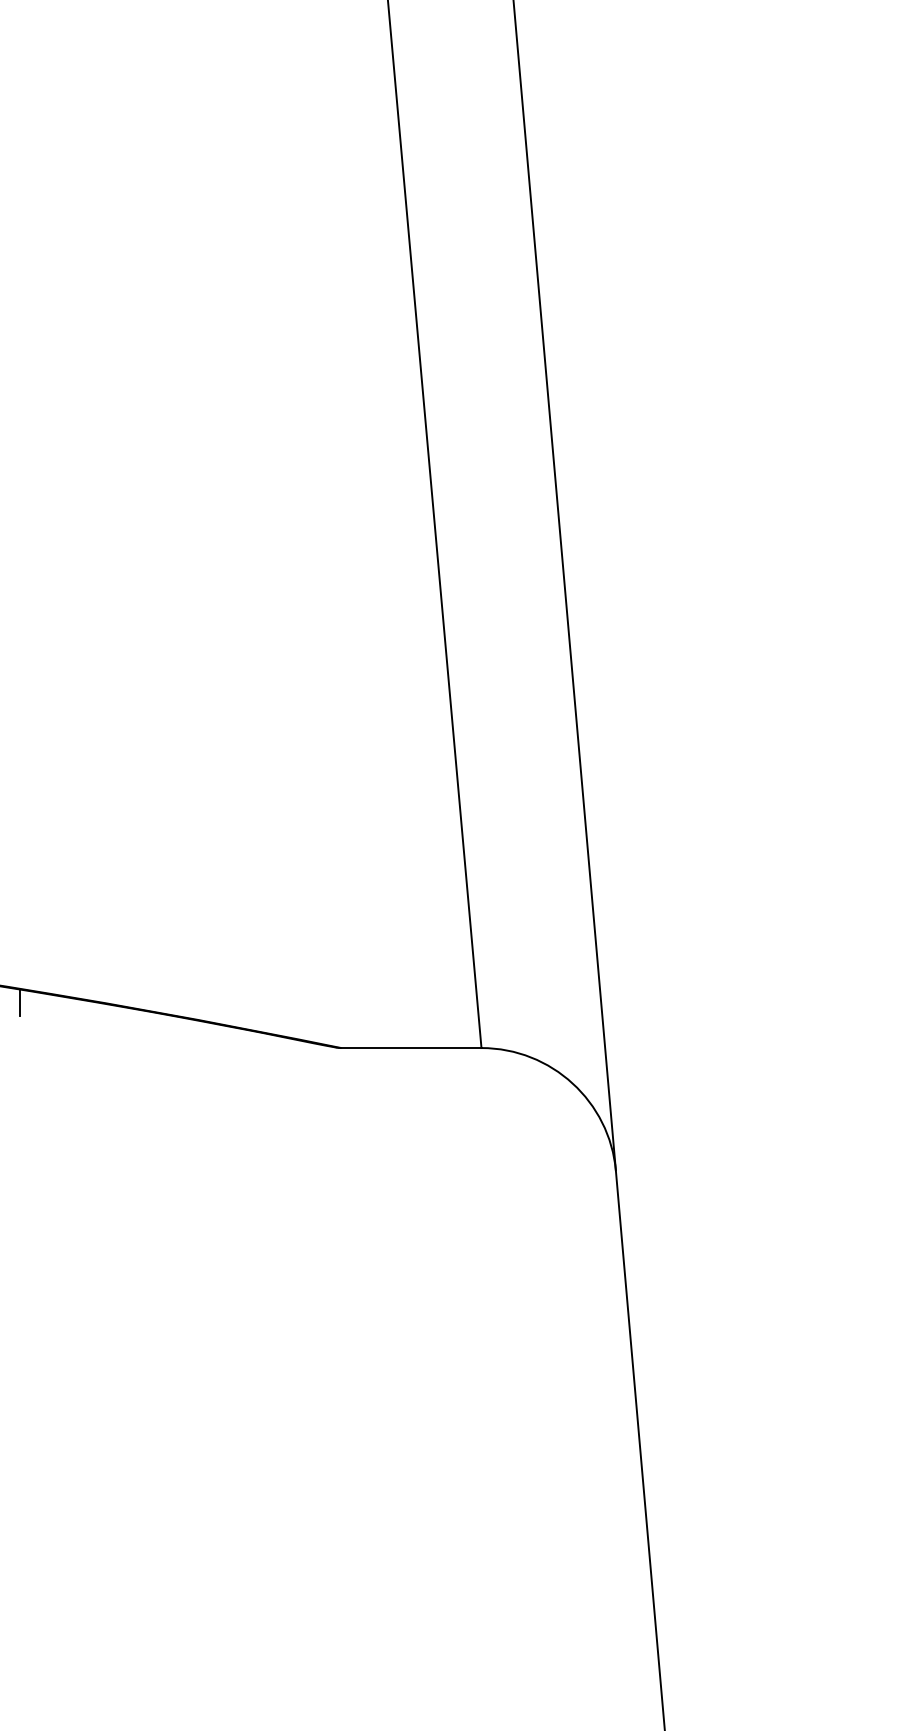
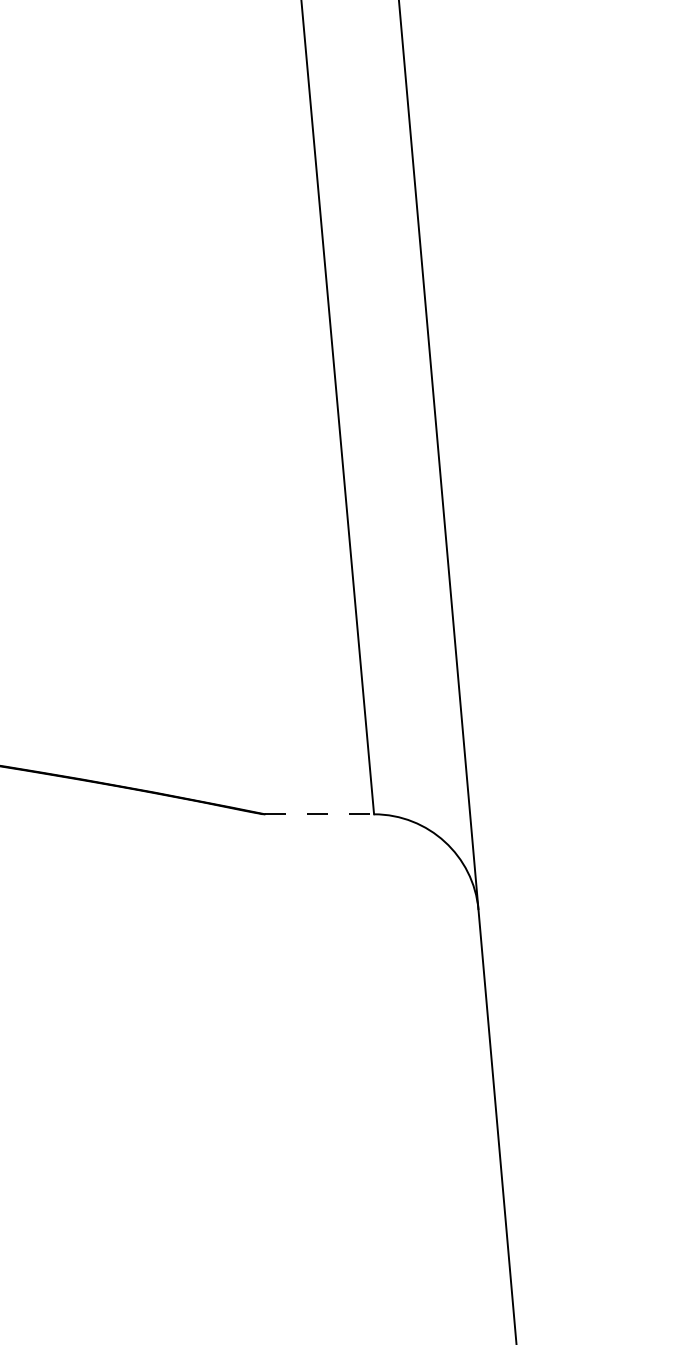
line: (20, 1002) -> (15, 778), removed
line: (411, 1048) -> (319, 814), solid -> dashed

